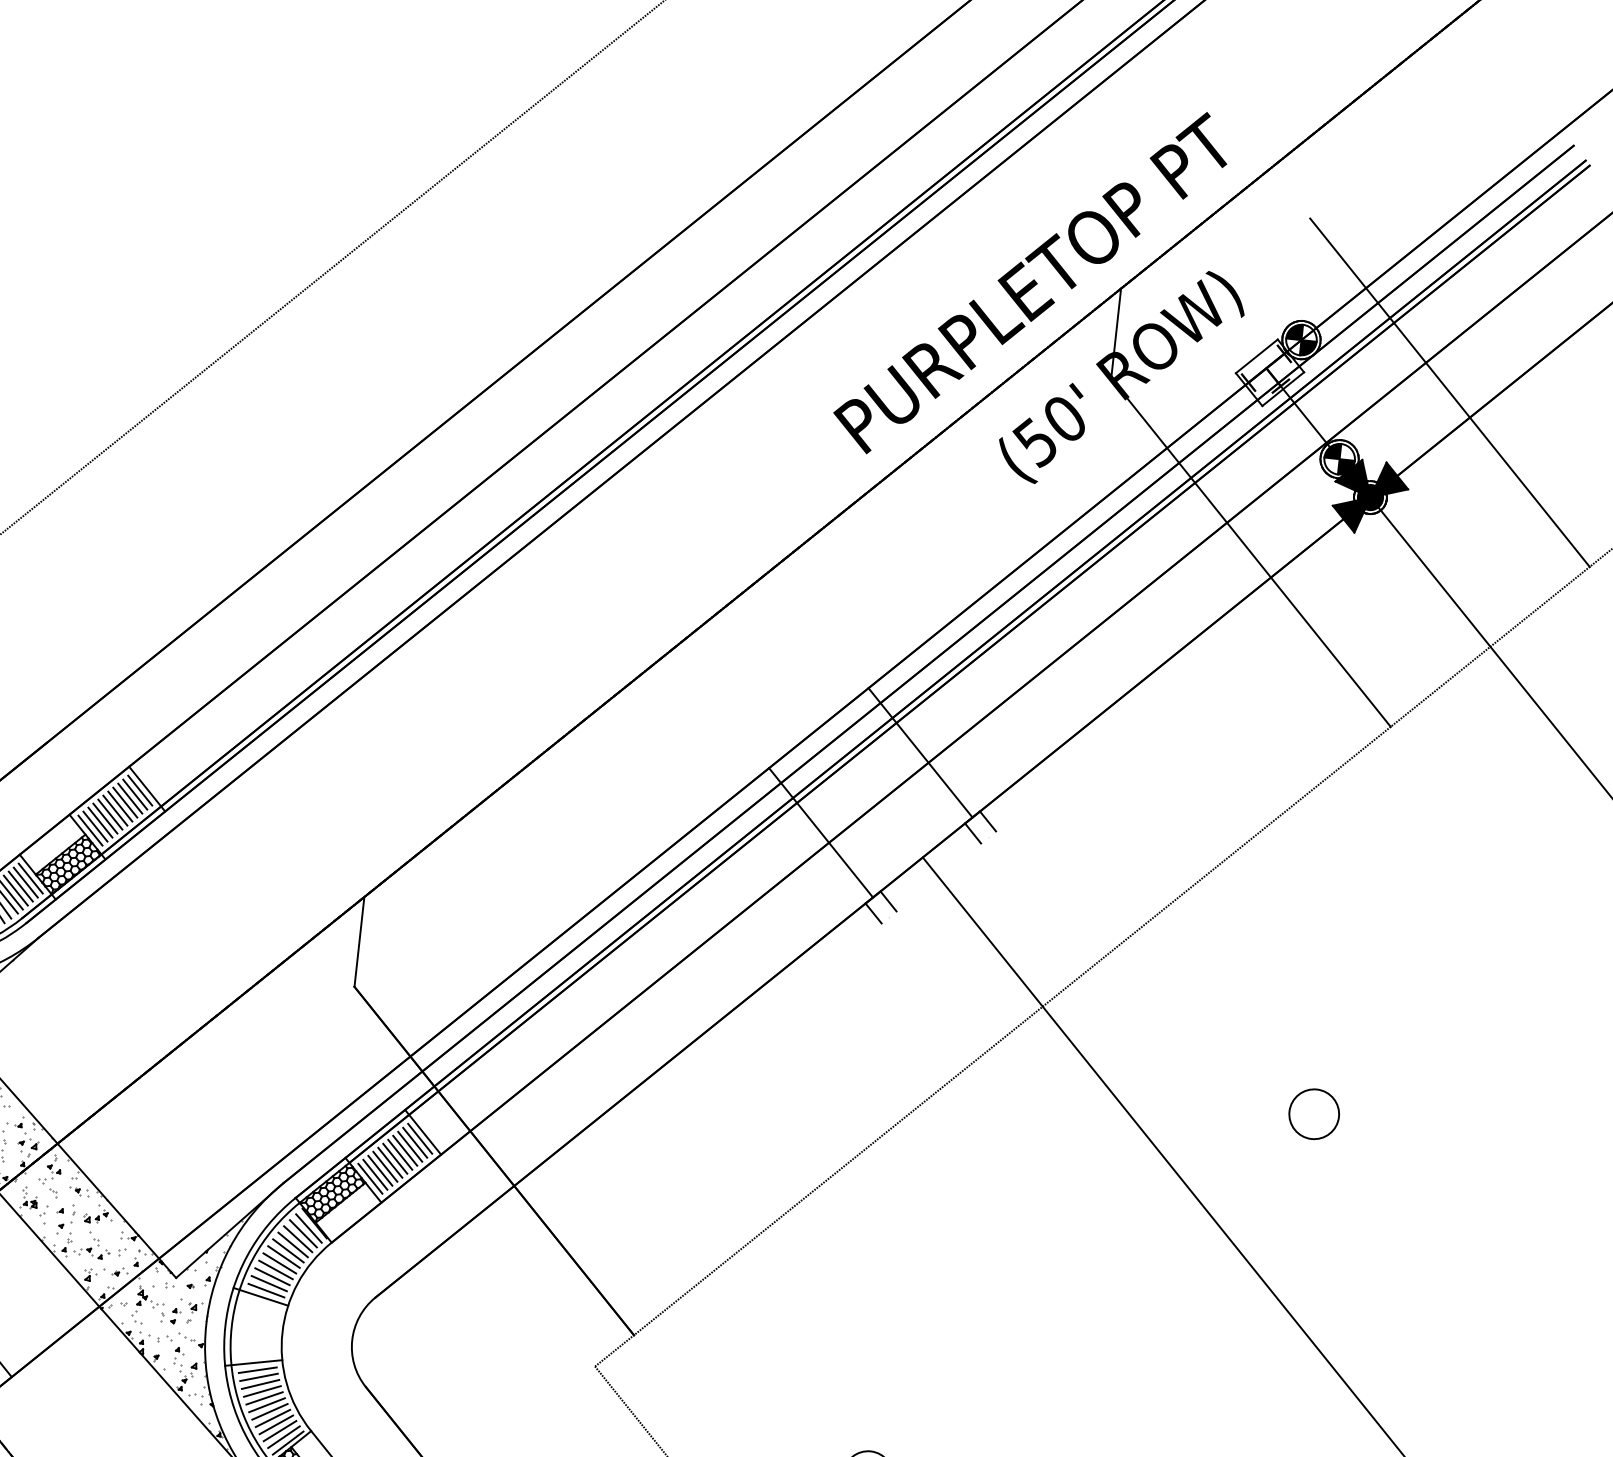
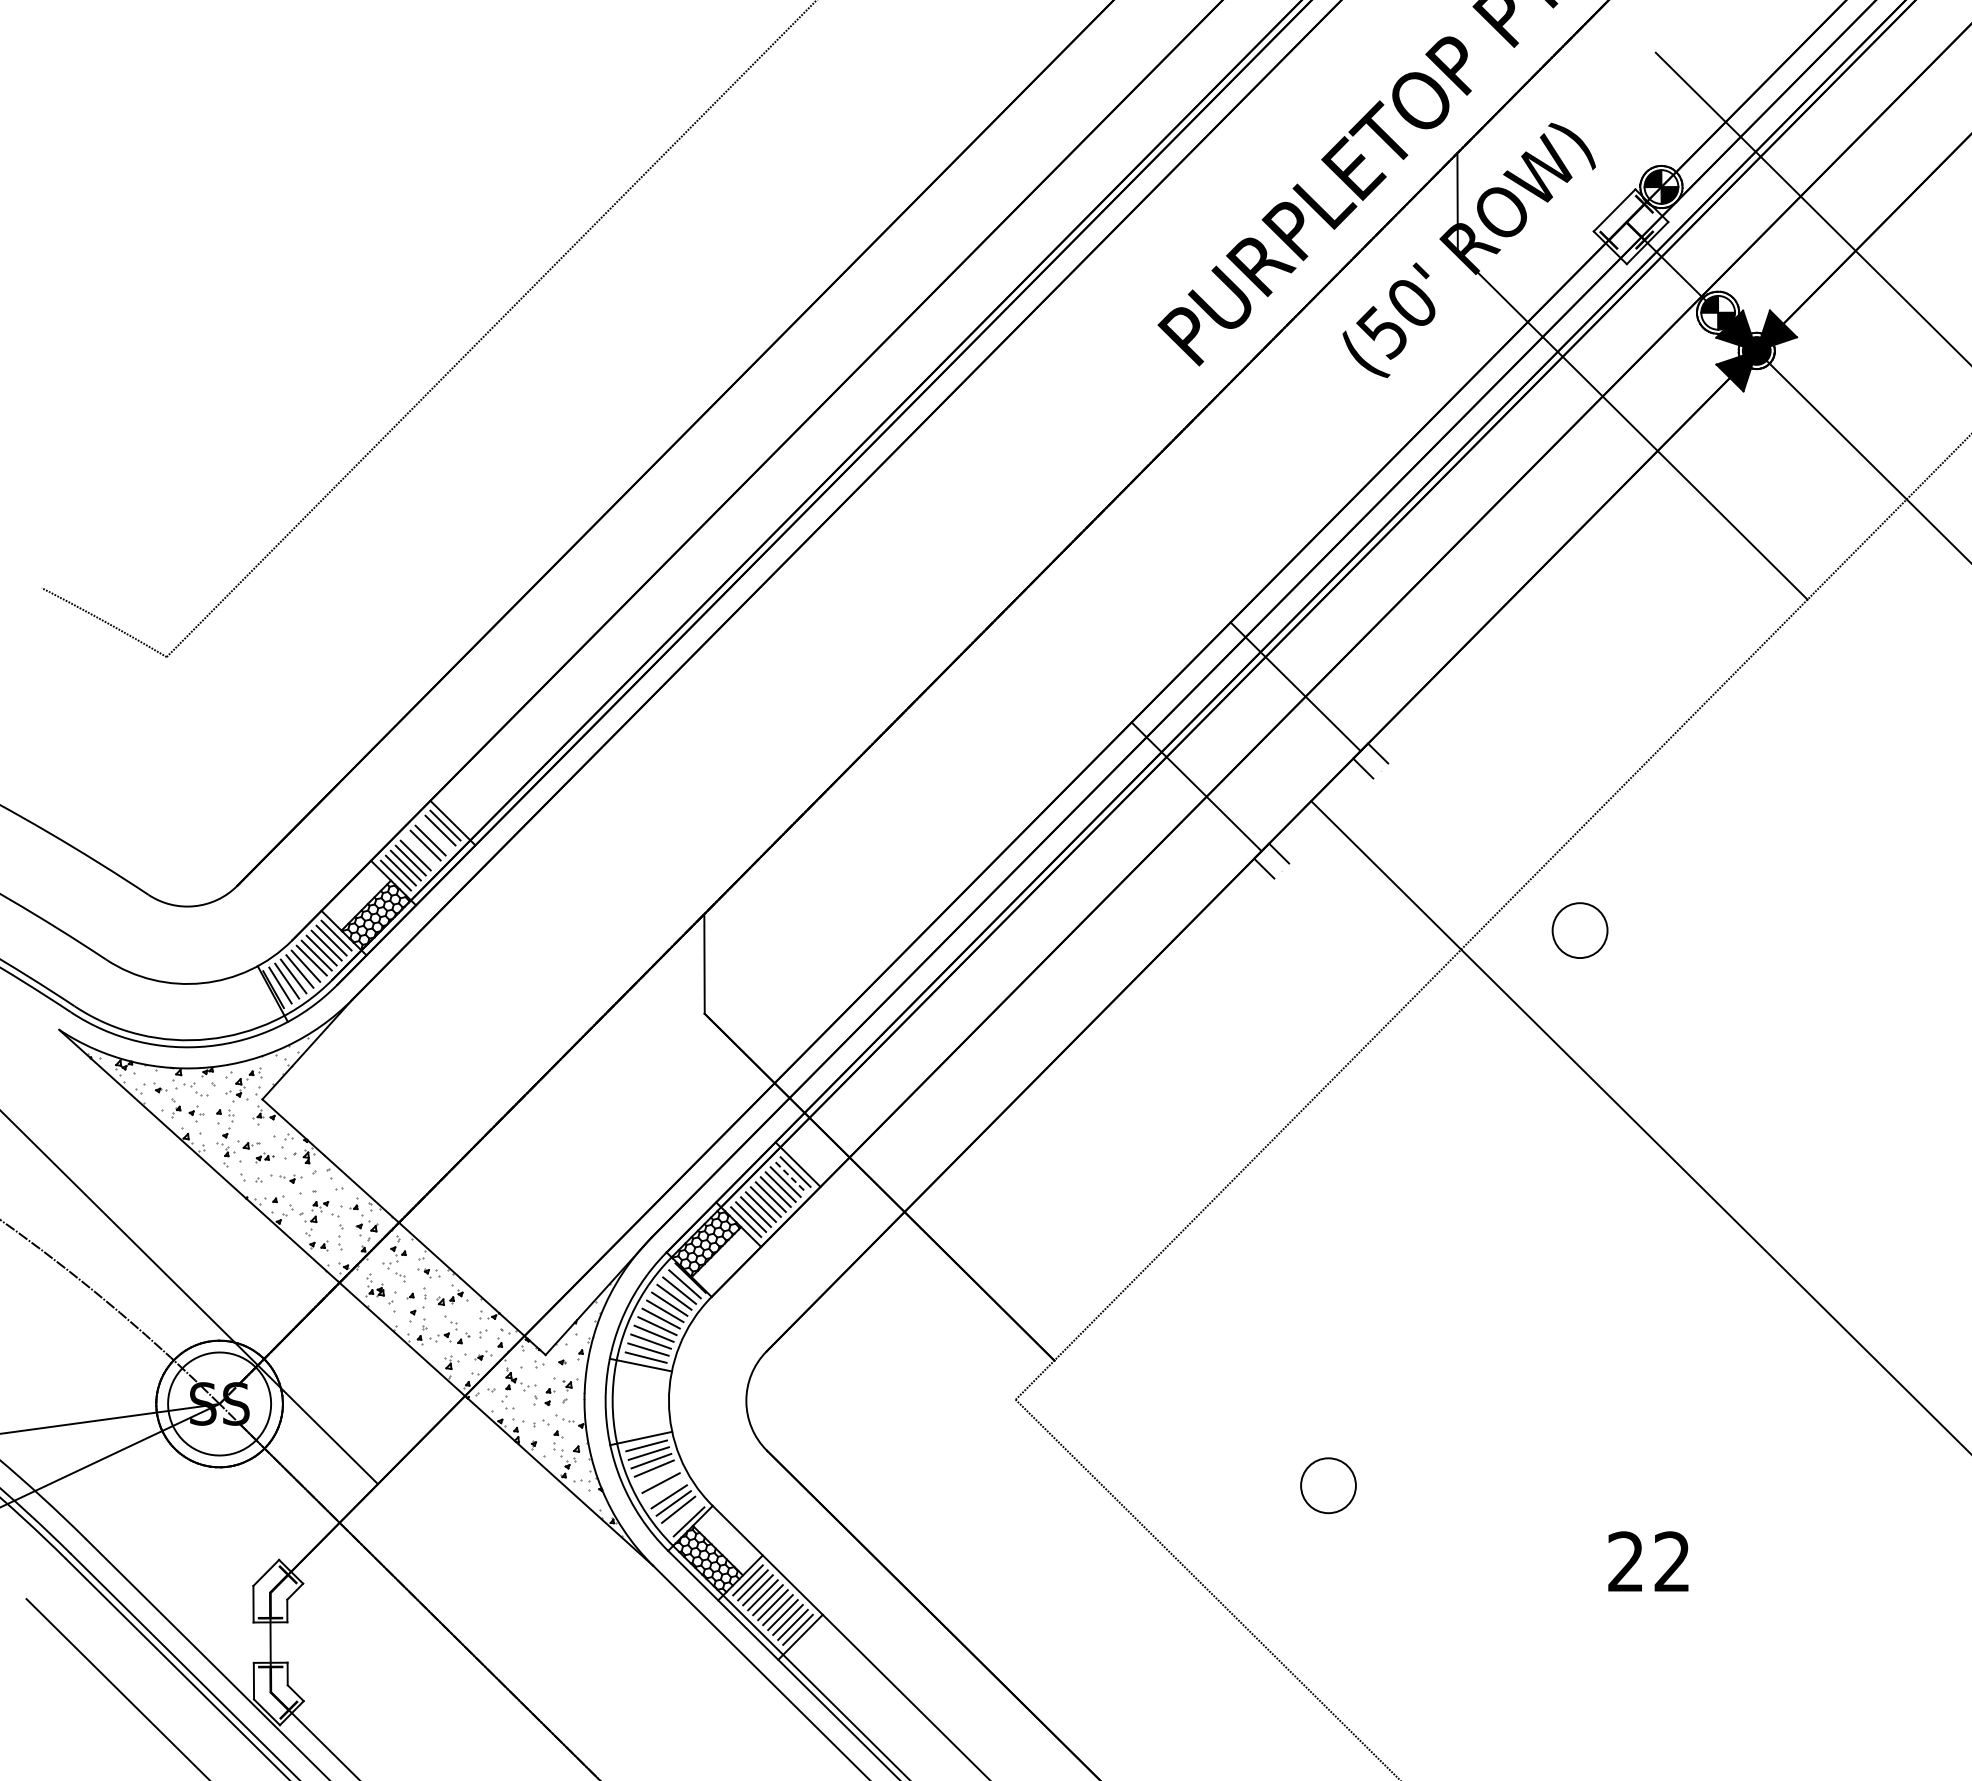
line: (130, 798) -> (435, 835), removed
line: (115, 810) -> (420, 850), removed
circle: (1313, 1114) -> (1579, 930), moved
line: (415, 1143) -> (791, 1177), solid -> dashed
line: (264, 1398) -> (657, 1475), removed
line: (269, 1411) -> (664, 1489), removed
line: (283, 1436) -> (683, 1515), removed

